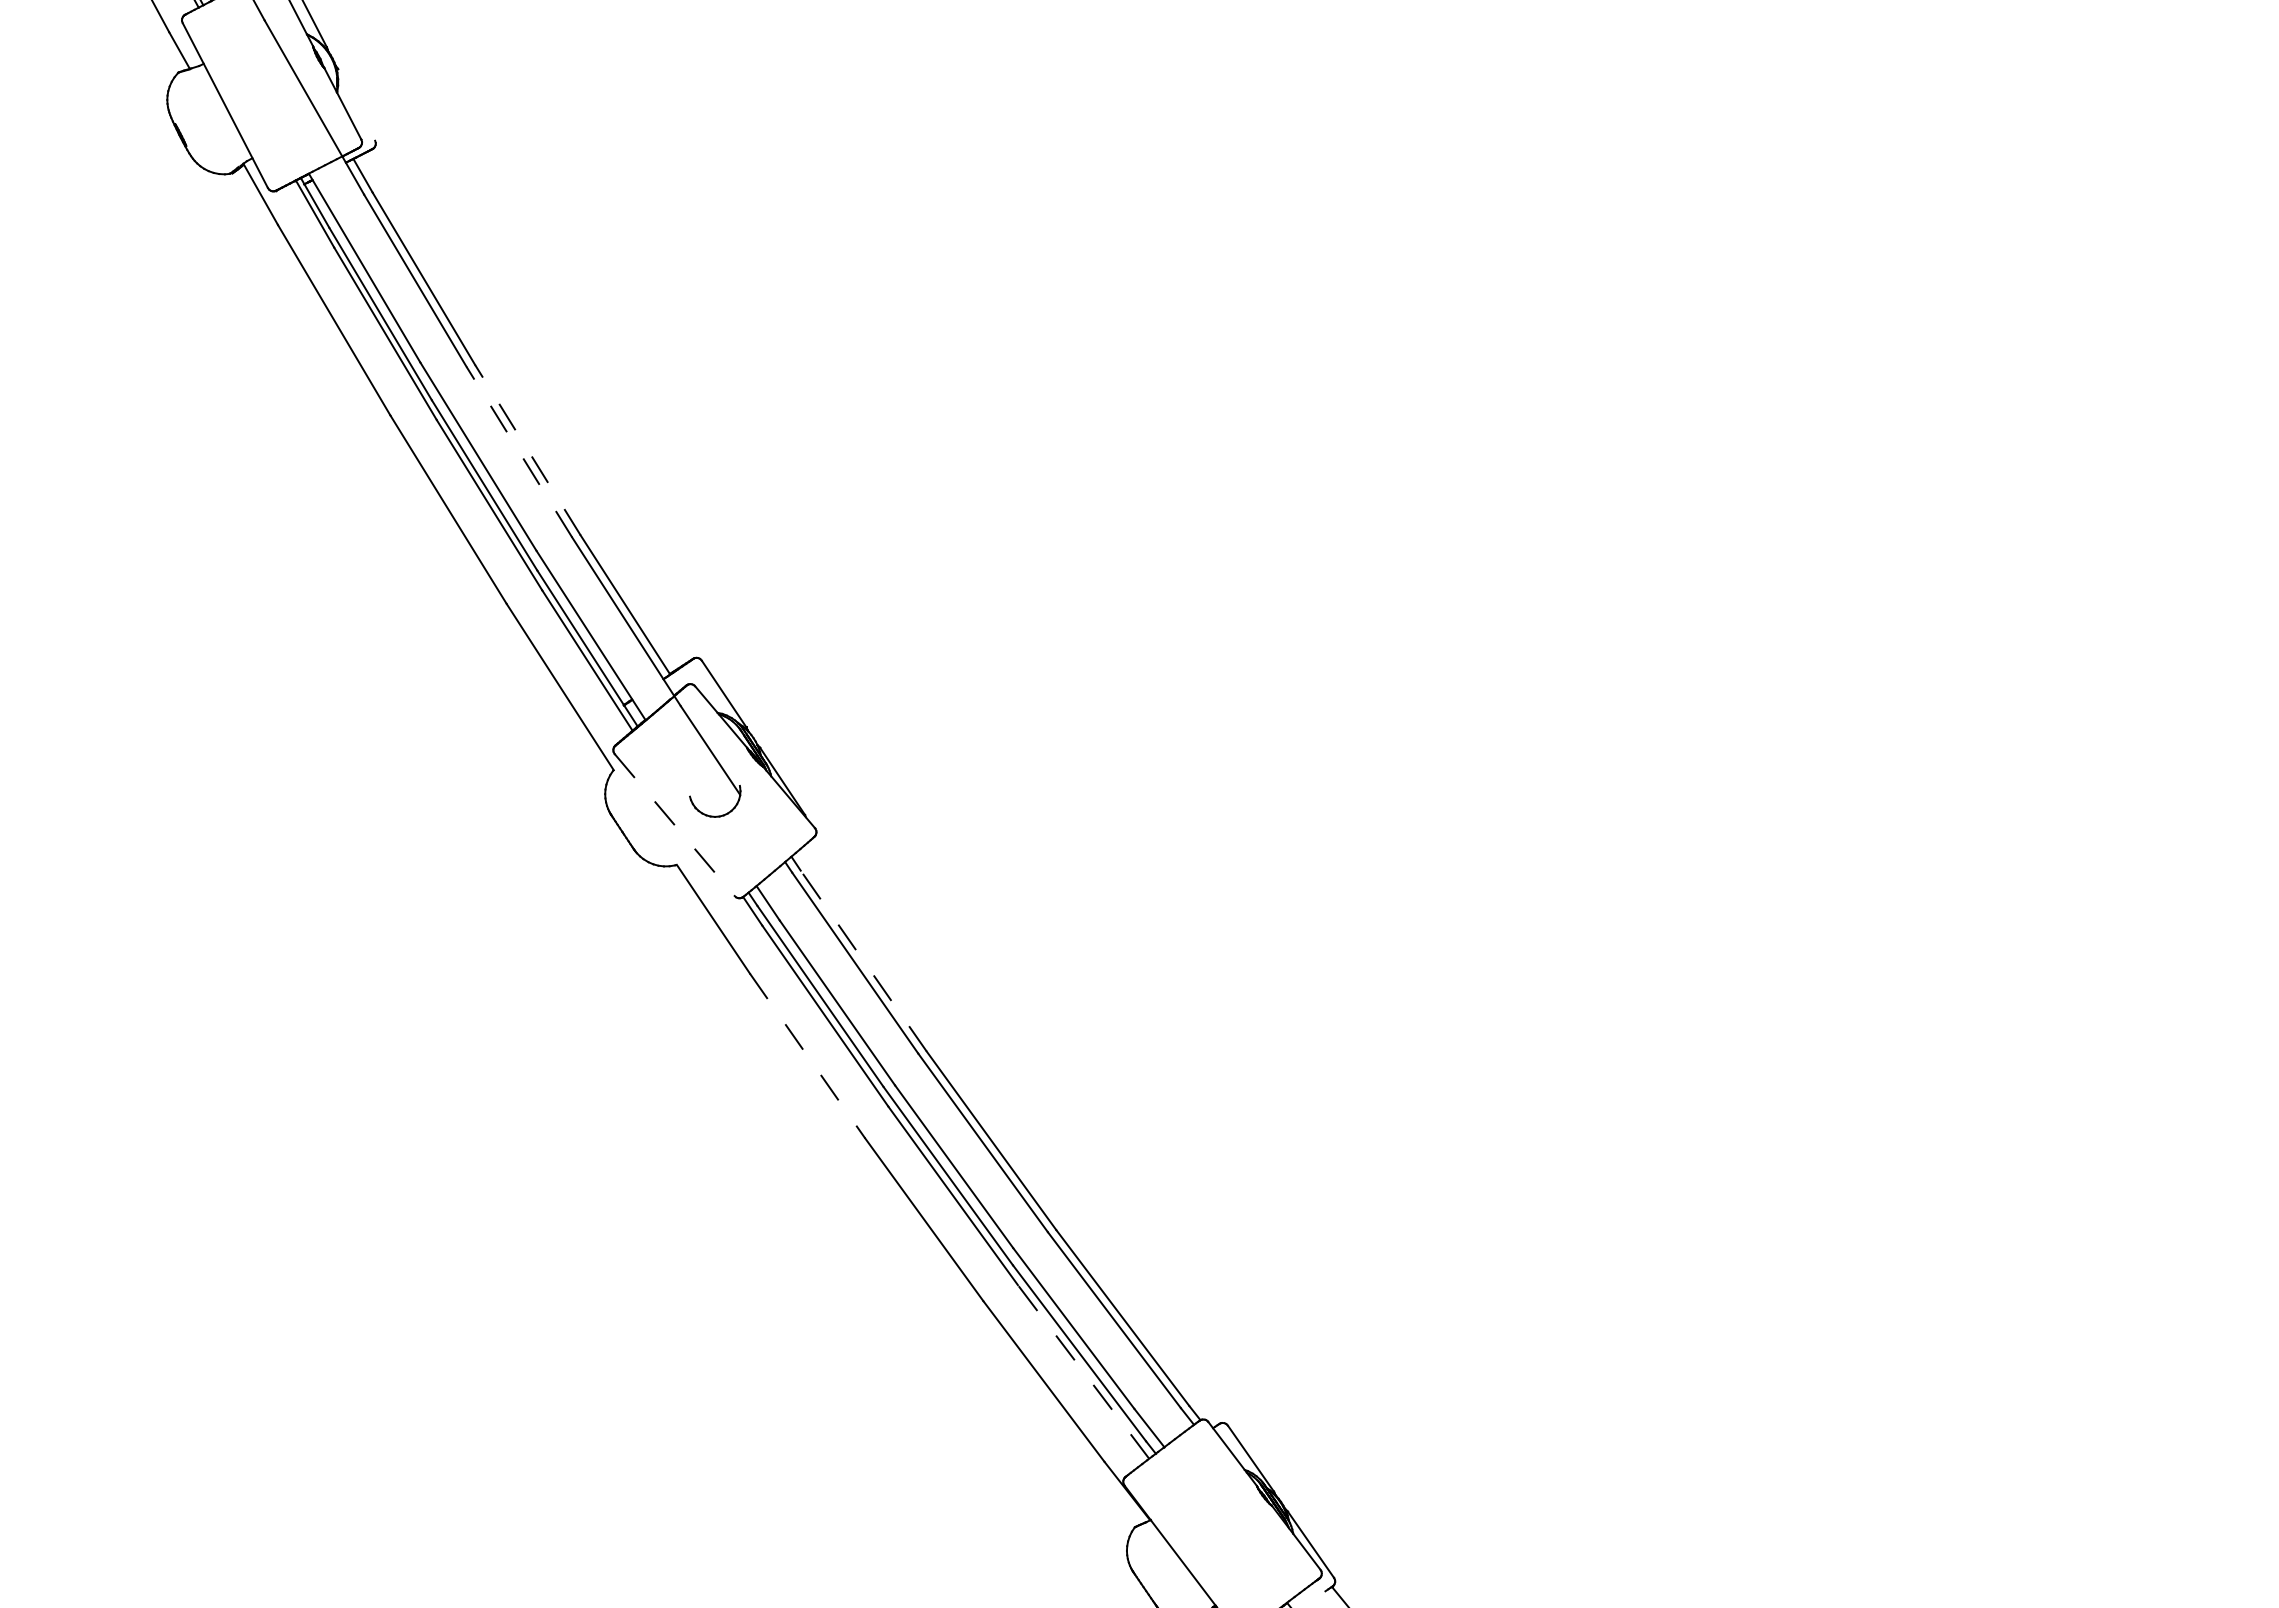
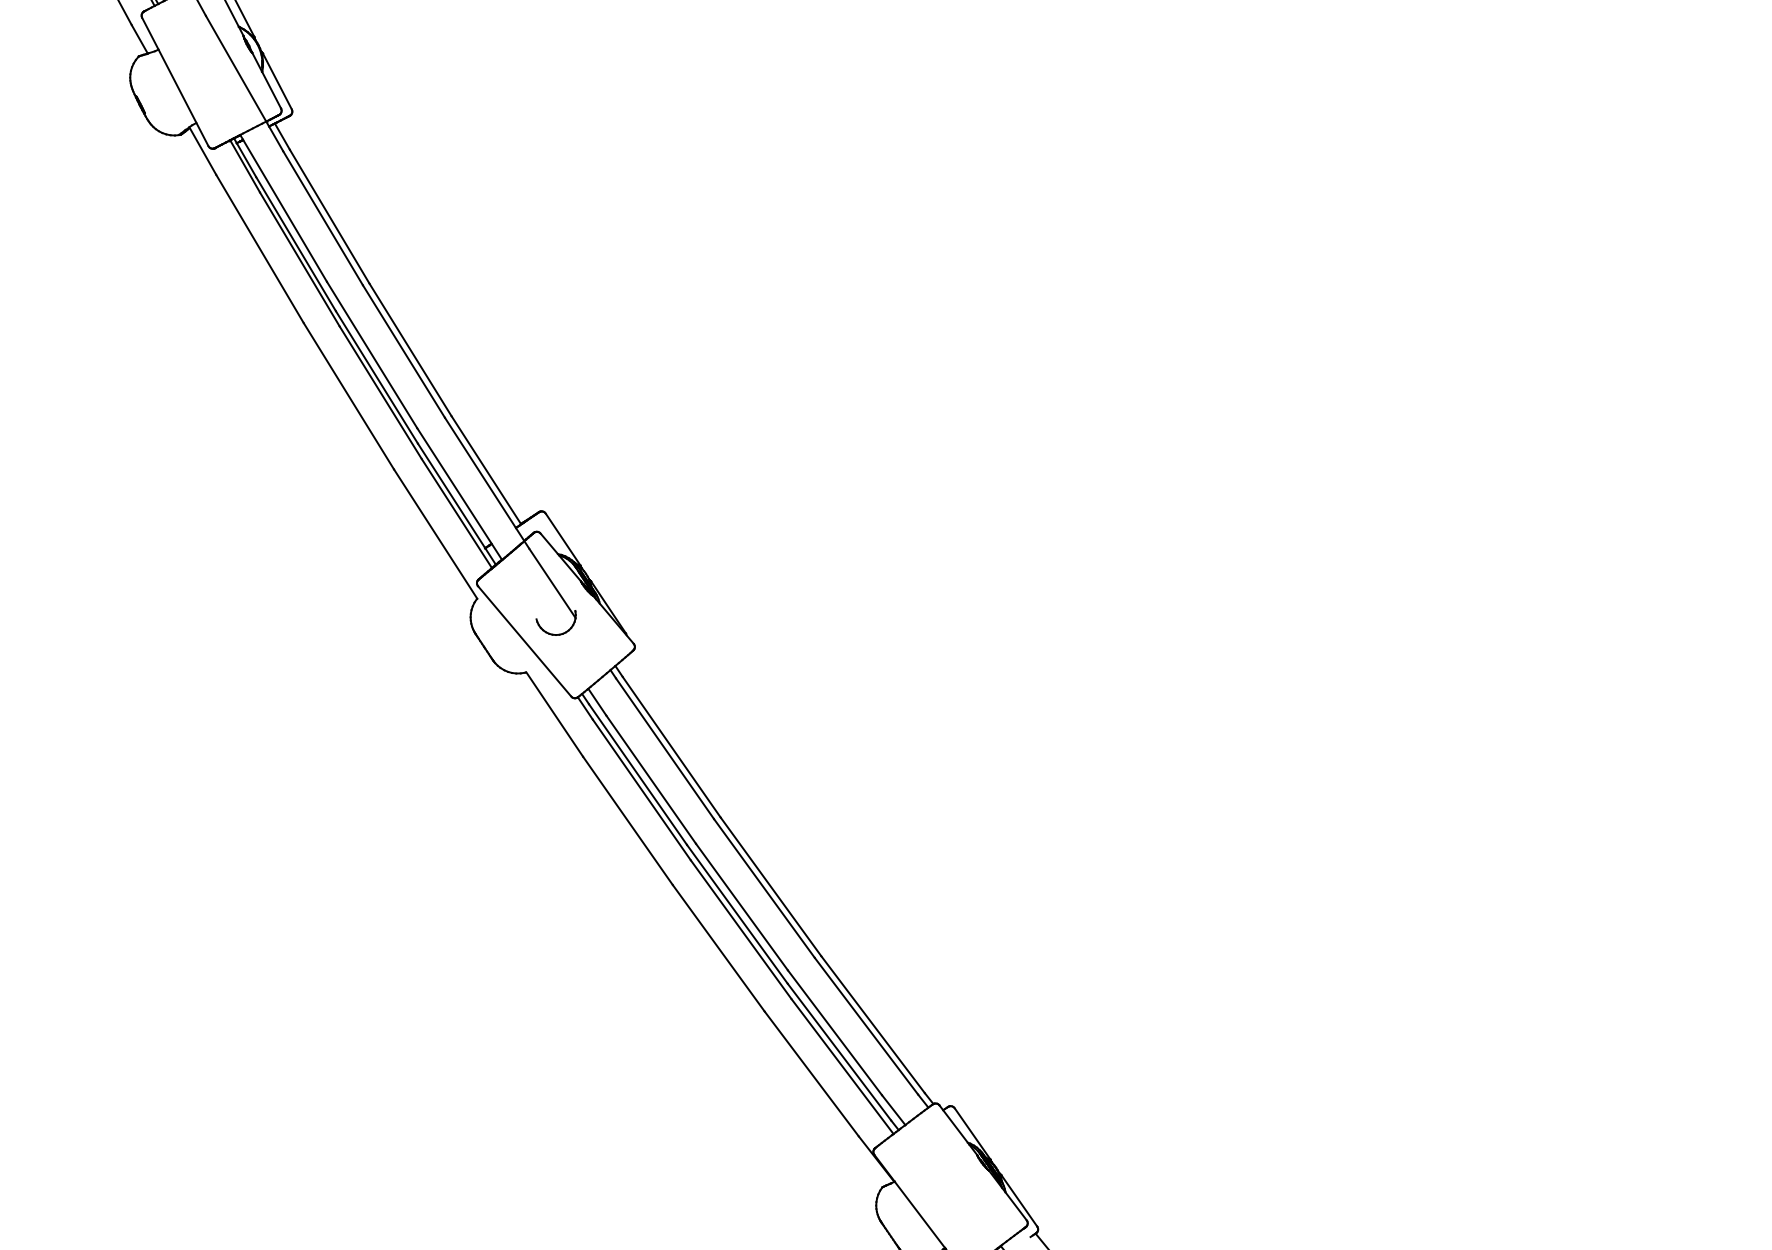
line: (356, 104) -> (277, 81), added
line: (527, 449) -> (410, 349), dashed -> solid
line: (519, 451) -> (404, 350), dashed -> solid
line: (674, 825) -> (524, 641), dashed -> solid
line: (863, 960) -> (671, 746), dashed -> solid
line: (807, 1055) -> (627, 820), dashed -> solid
line: (1083, 1371) -> (842, 1066), dashed -> solid

